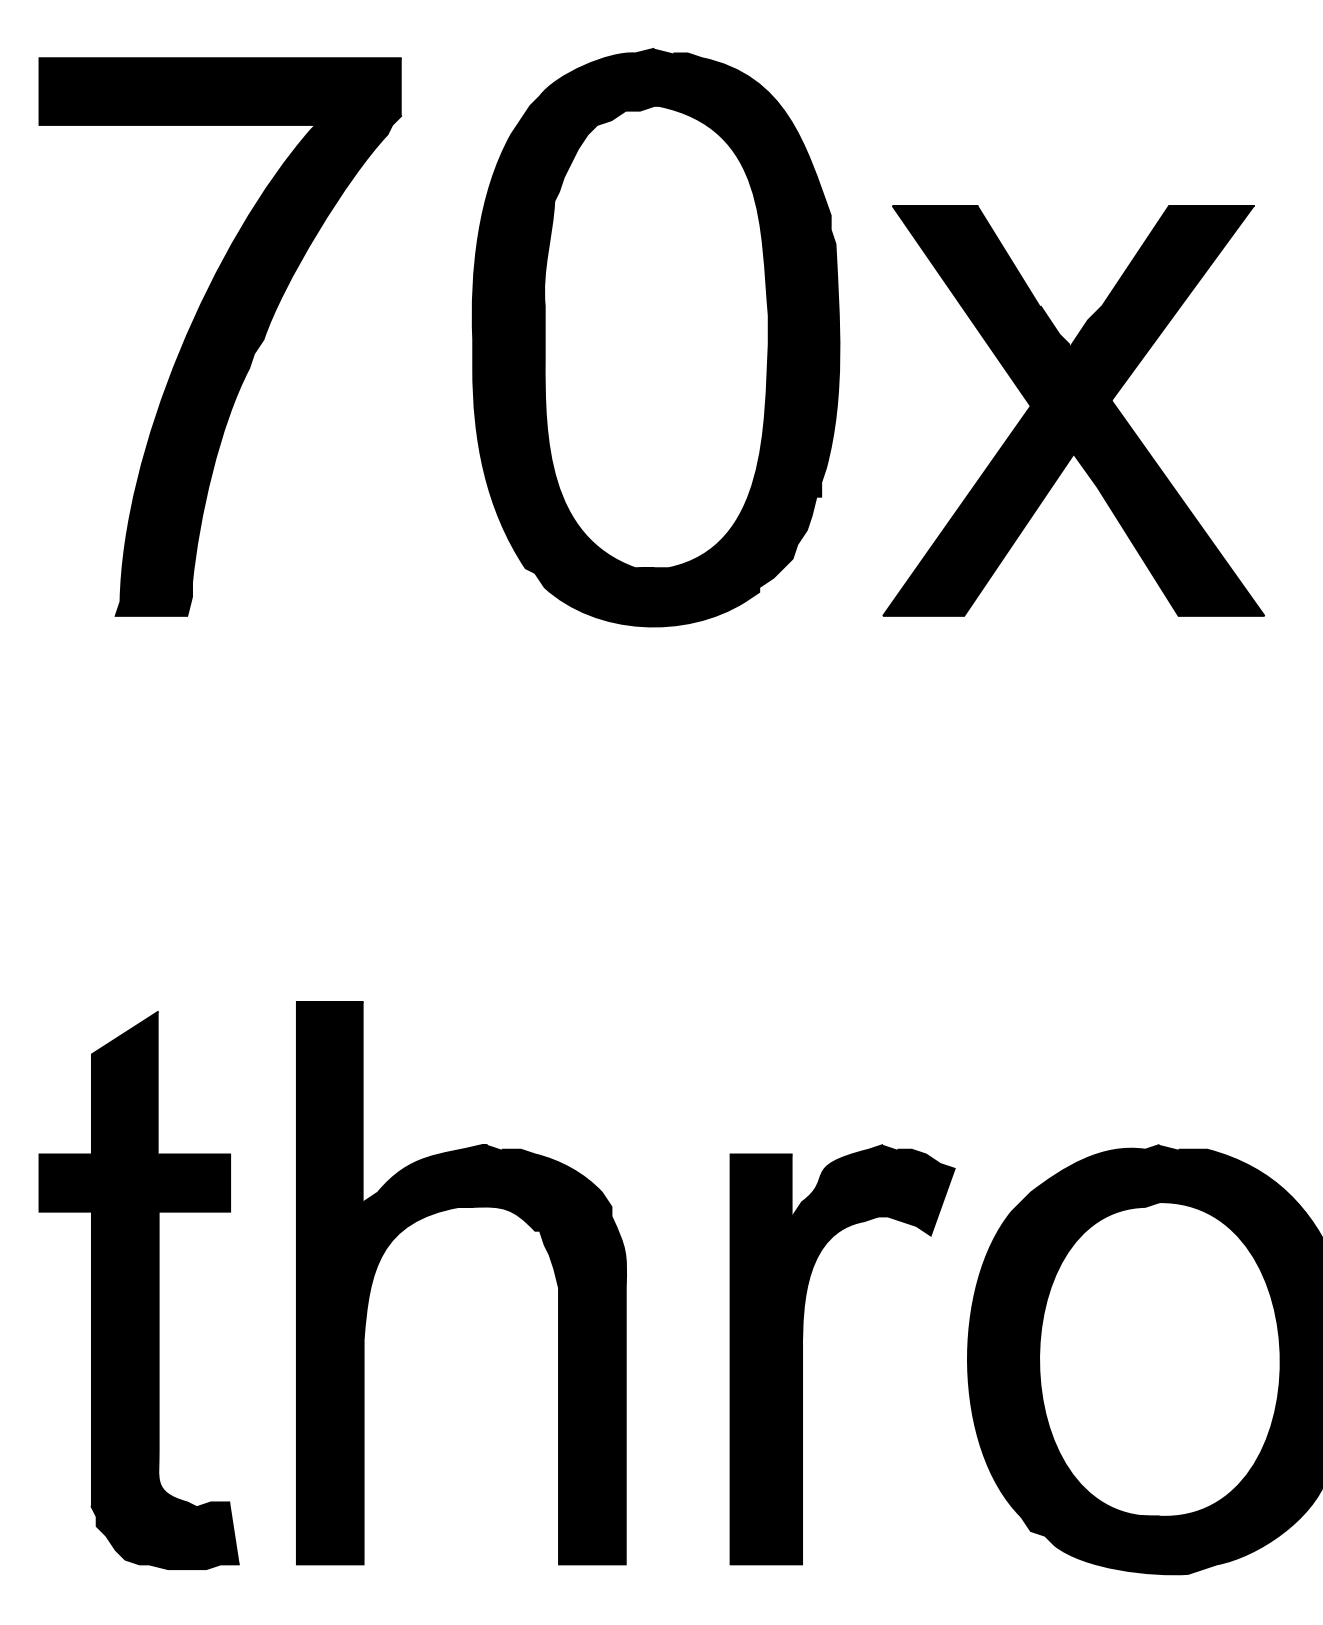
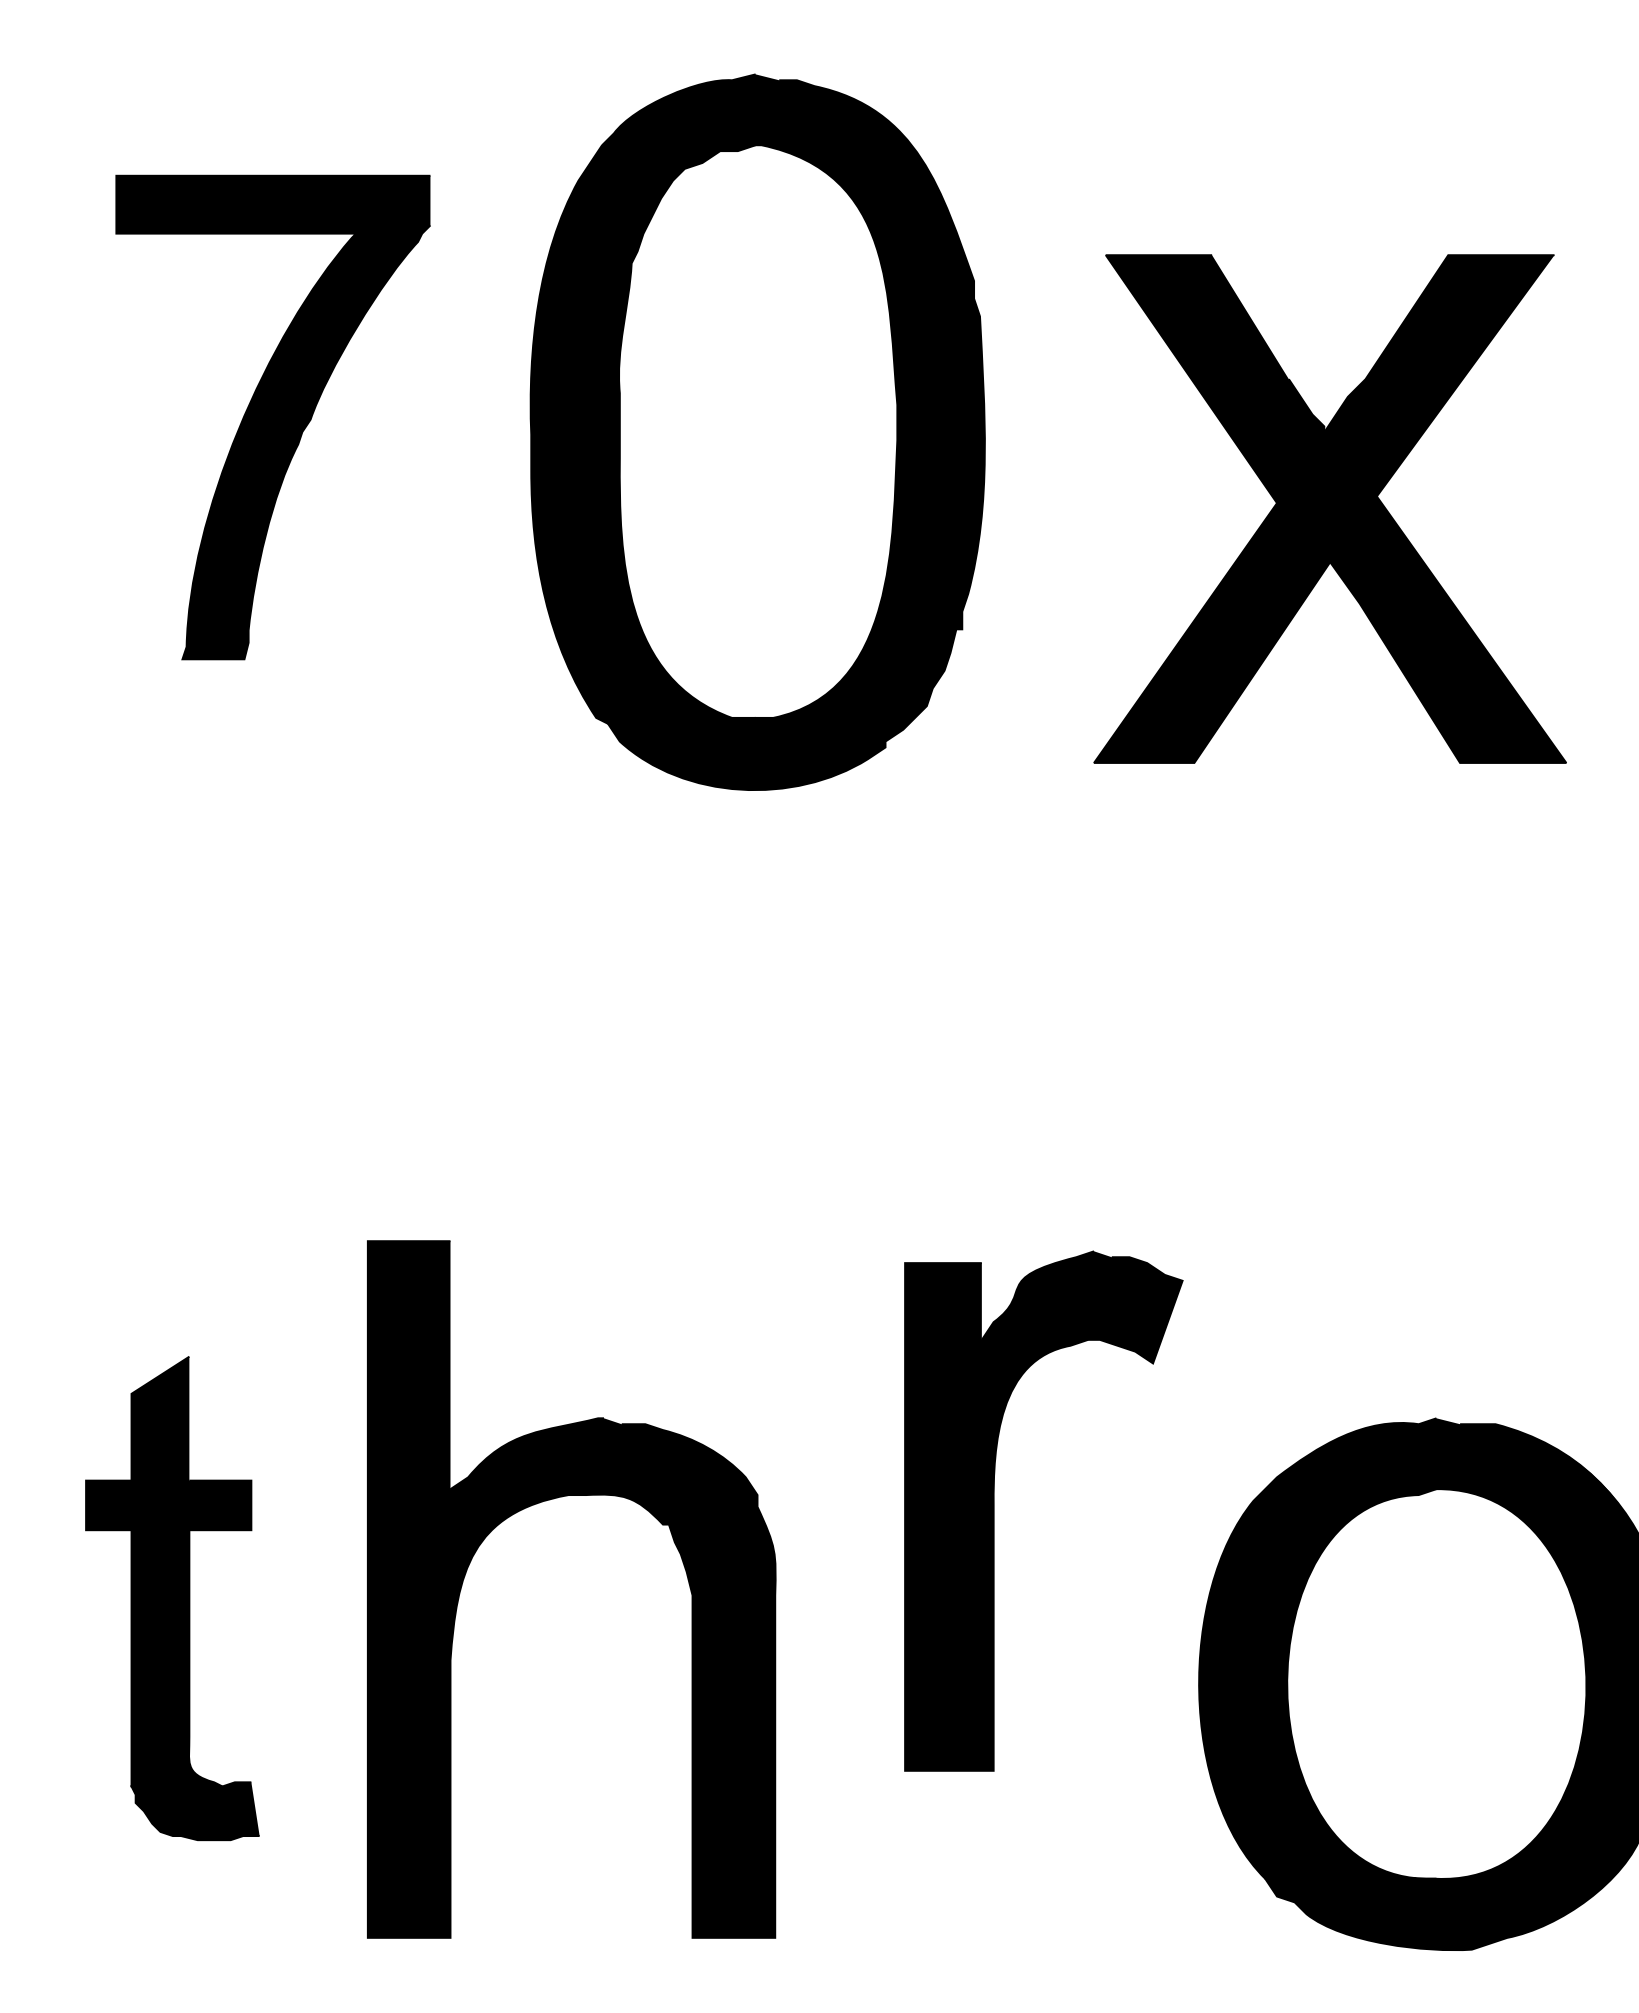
part: (220, 337) -> (273, 417), size x0.7
part: (655, 337) -> (757, 431), moved
part: (139, 1290) -> (172, 1598), size x0.7
part: (802, 1354) -> (994, 1510), moved

